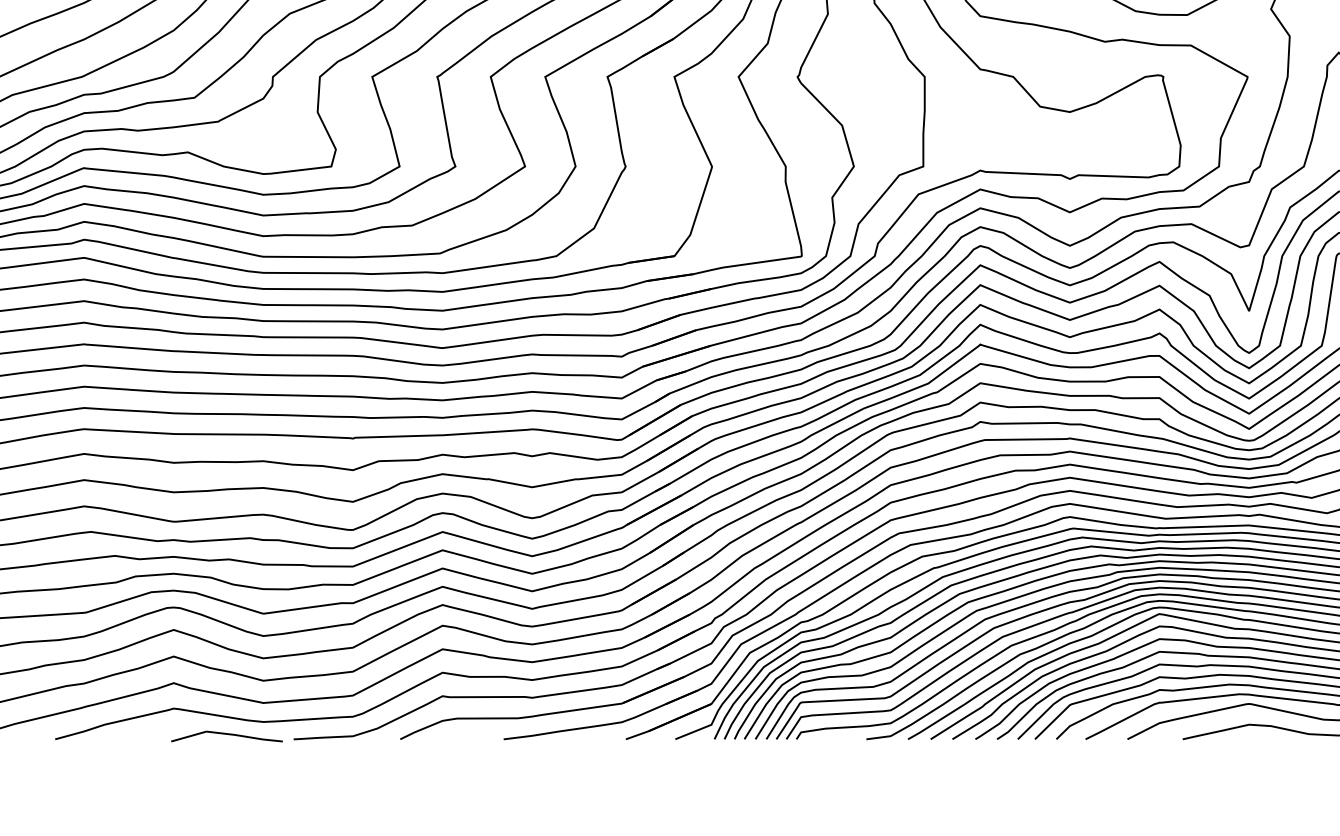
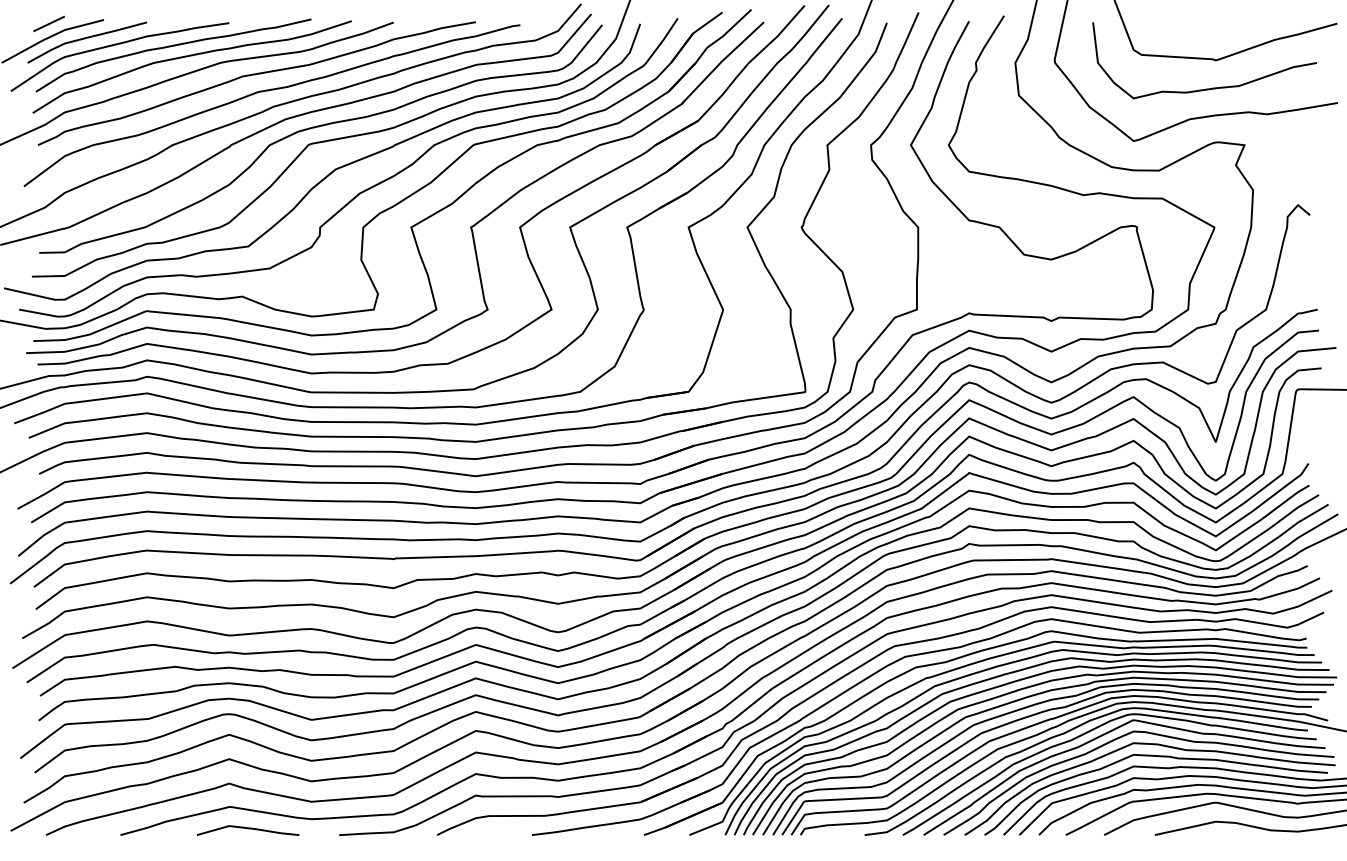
curve: (226, 735) -> (247, 829), moved

